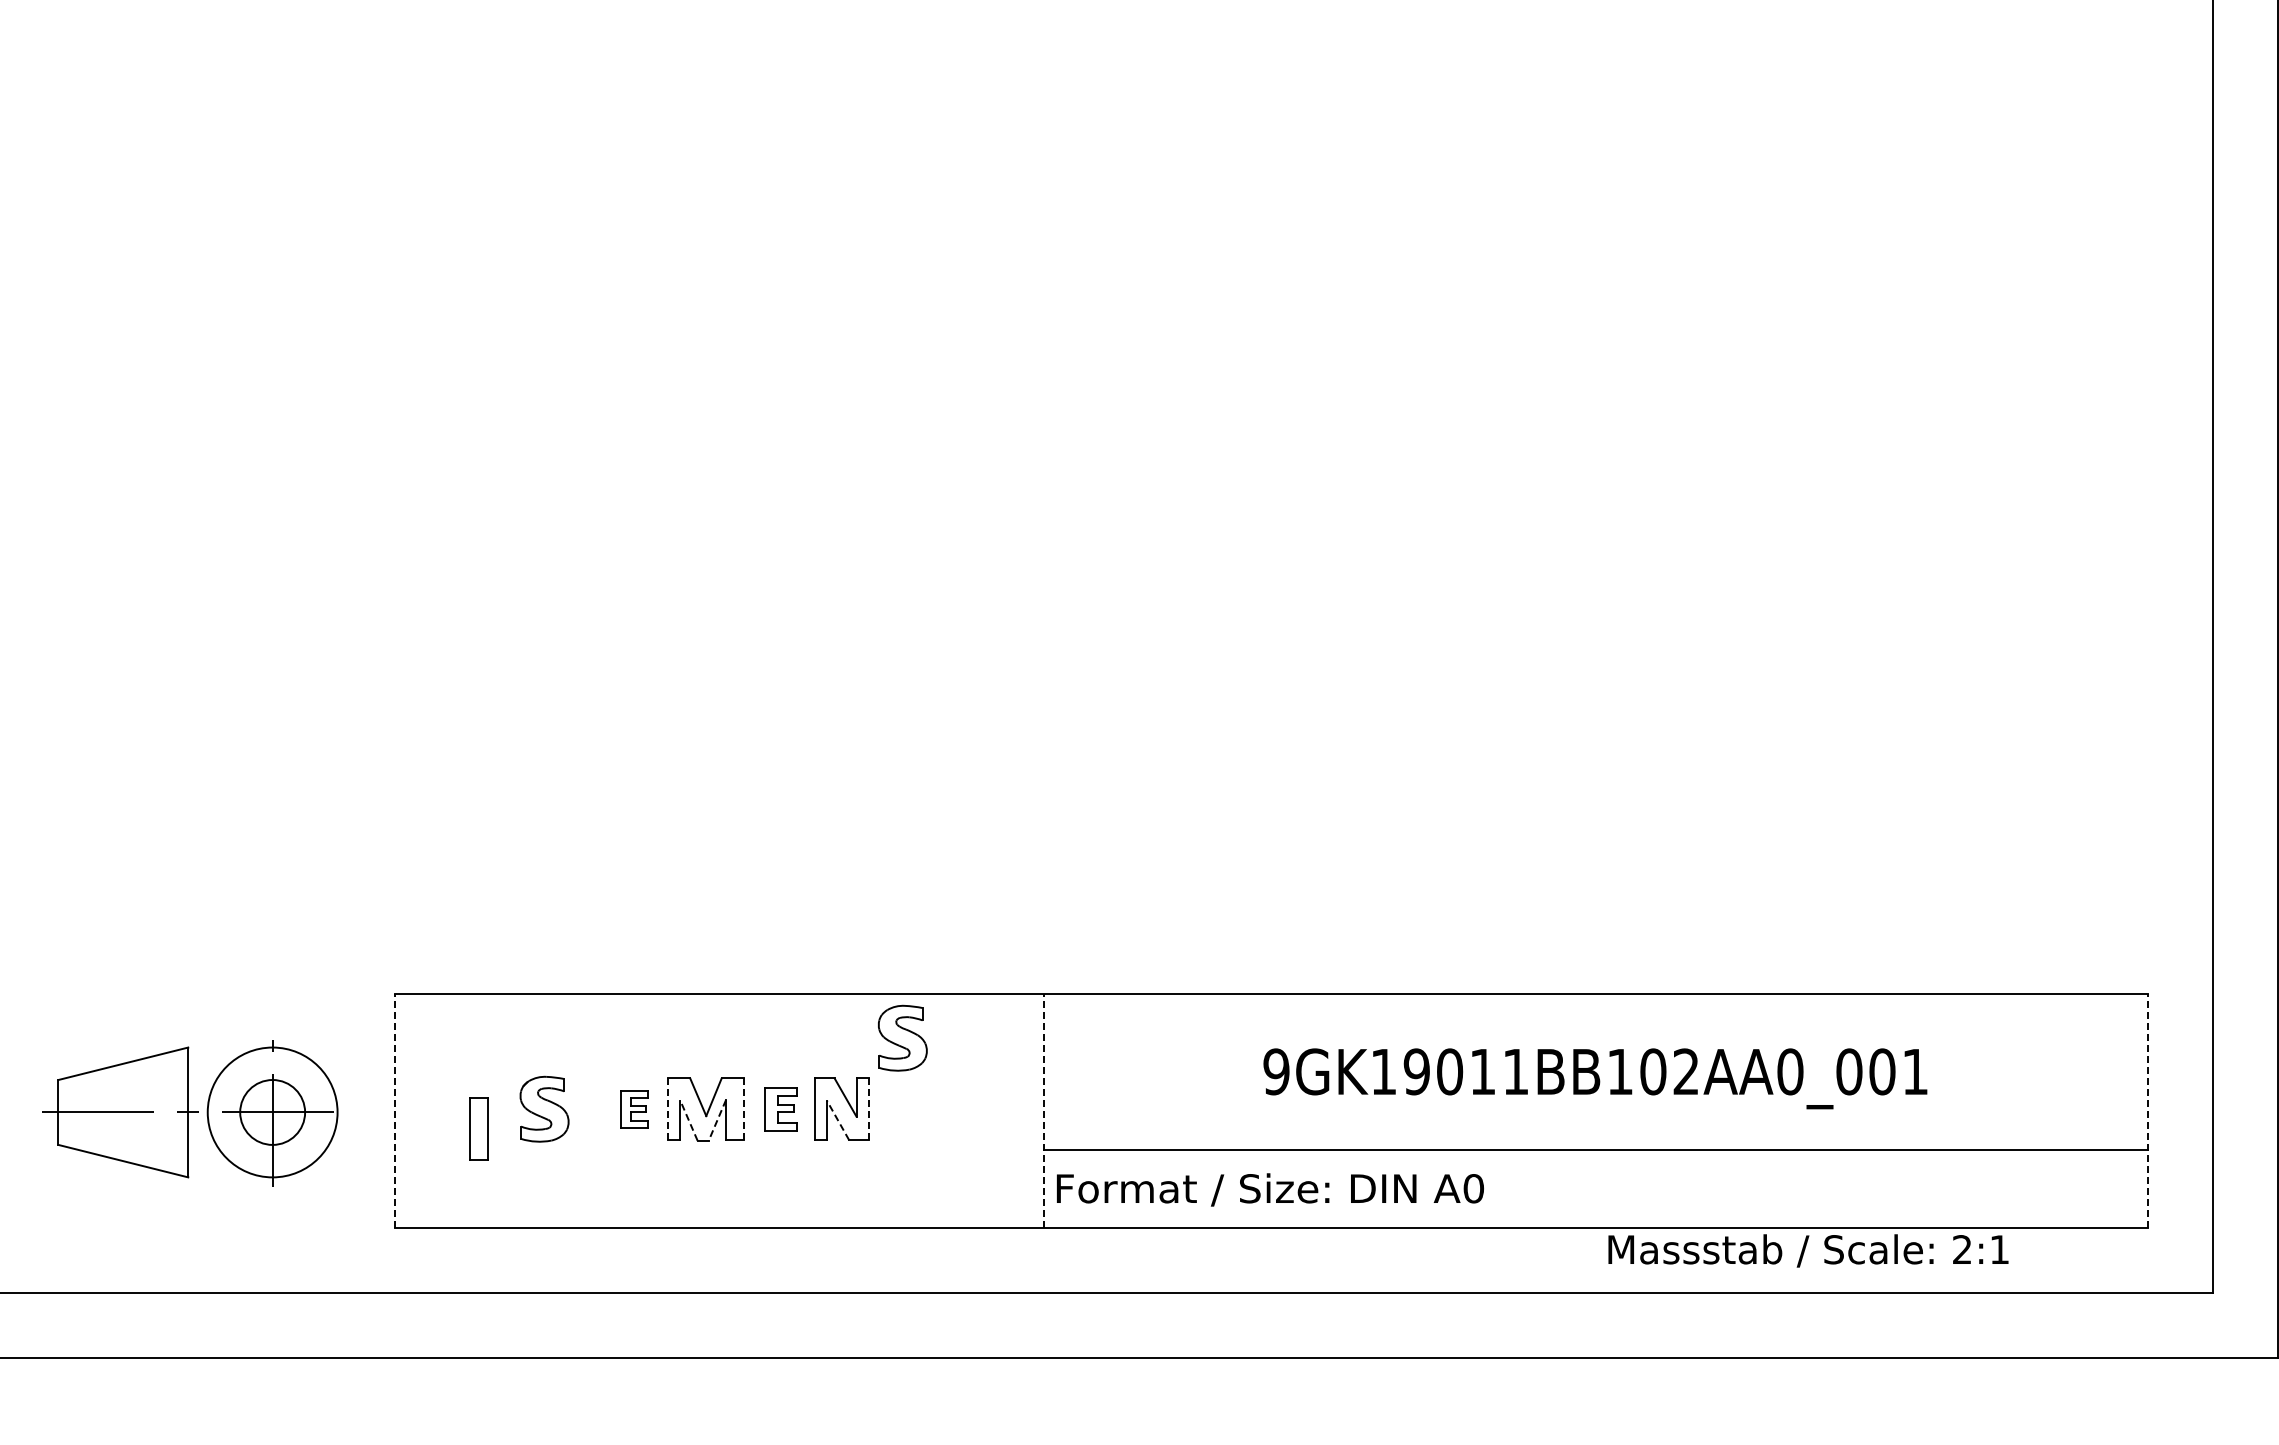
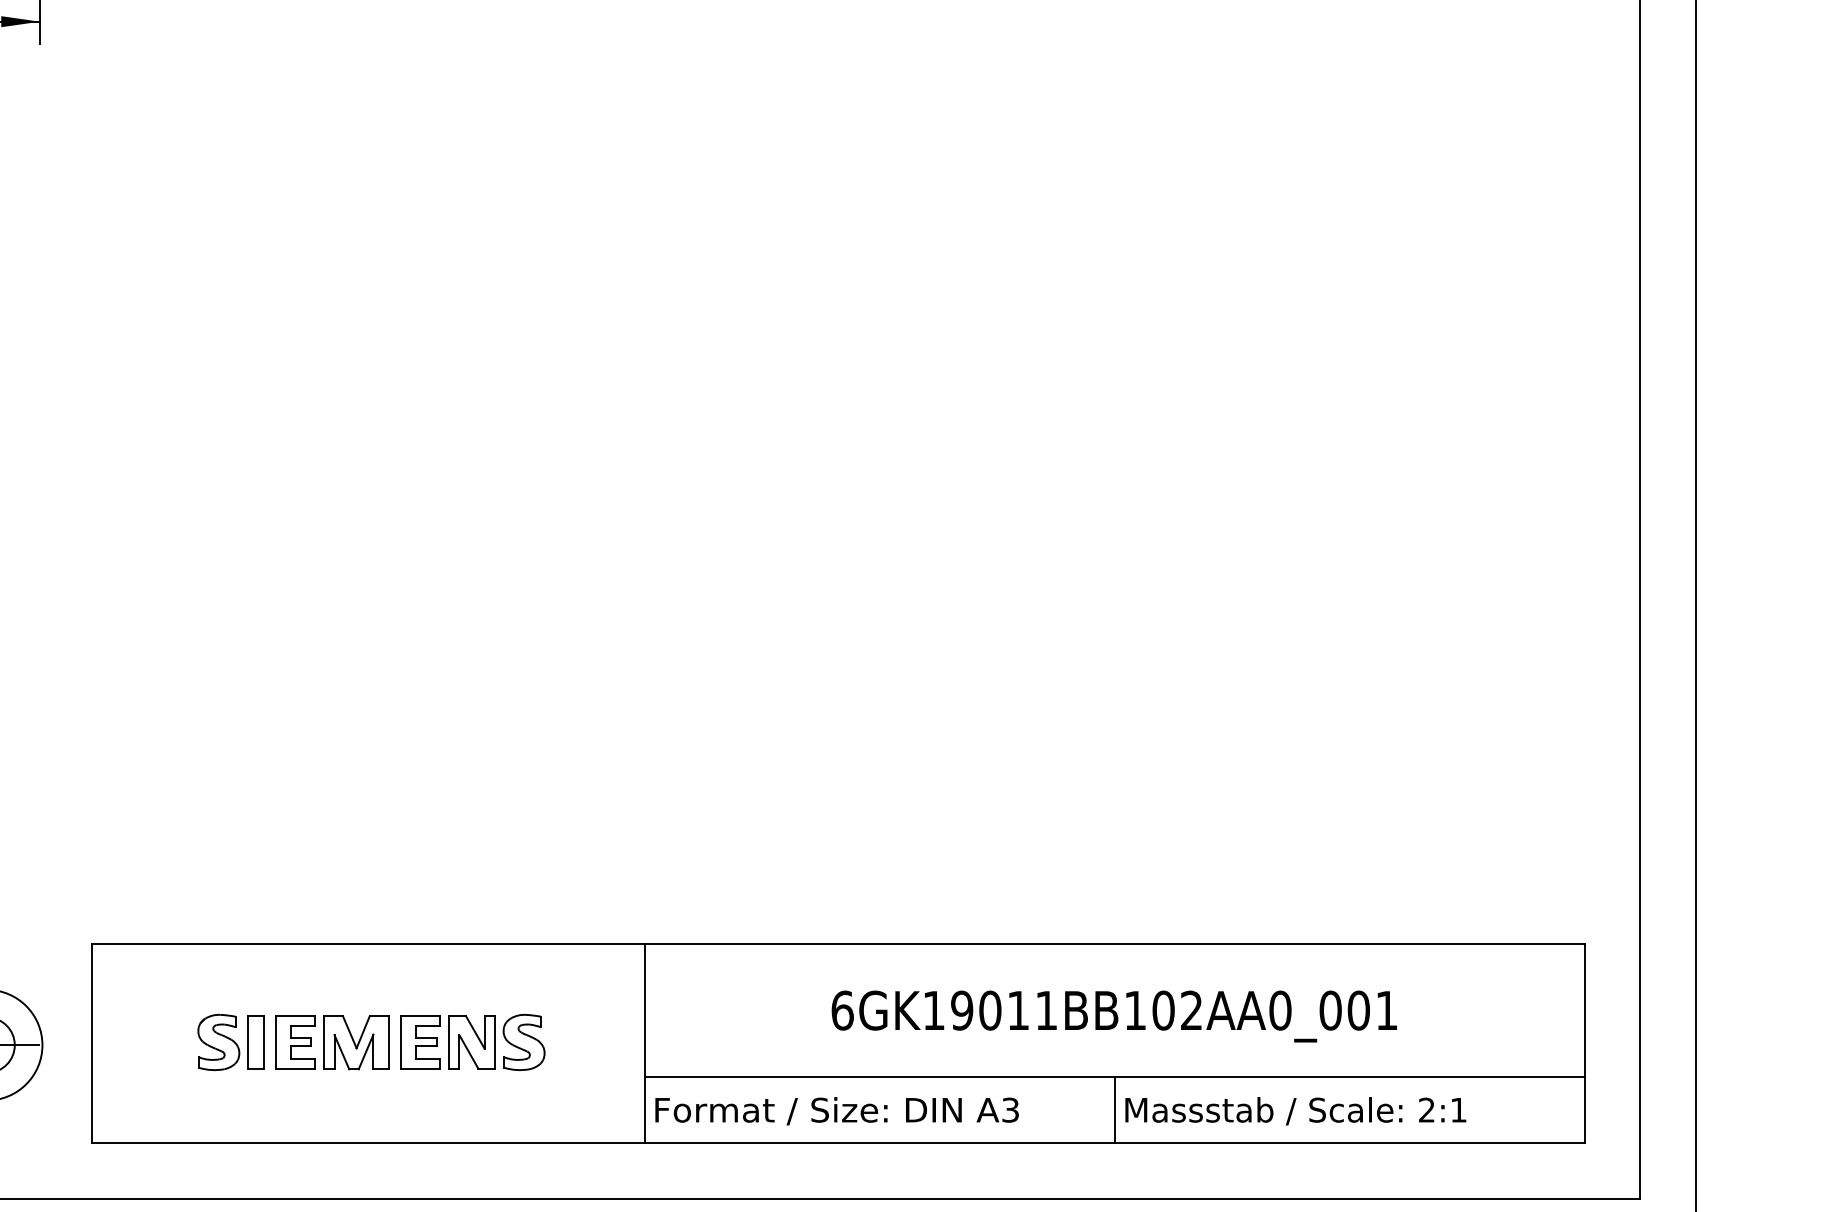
part: (902, 1037) -> (523, 1041), moved
text: (1276, 1071) -> (842, 1010), 9GK19011BB102AA0_001 -> 6GK19011BB102AA0_001
part: (634, 1108) -> (295, 1041), size x1.67
part: (780, 1108) -> (419, 1041), size x1.43
line: (668, 1109) -> (324, 1042), dashed -> solid
line: (743, 1109) -> (388, 1042), dashed -> solid
line: (868, 1109) -> (494, 1042), dashed -> solid
line: (395, 1110) -> (91, 1043), dashed -> solid
line: (1044, 1110) -> (644, 1043), dashed -> solid
line: (2147, 1110) -> (1584, 1043), dashed -> solid
line: (688, 1120) -> (341, 1052), dashed -> solid
line: (717, 1120) -> (366, 1052), dashed -> solid
line: (838, 1120) -> (469, 1052), dashed -> solid
part: (478, 1128) -> (255, 1041), moved
text: (1473, 1188) -> (1010, 1110), A0 -> A3
line: (1596, 1188) -> (1115, 1110), added
text: (1808, 1250) -> (1295, 1110), moved

